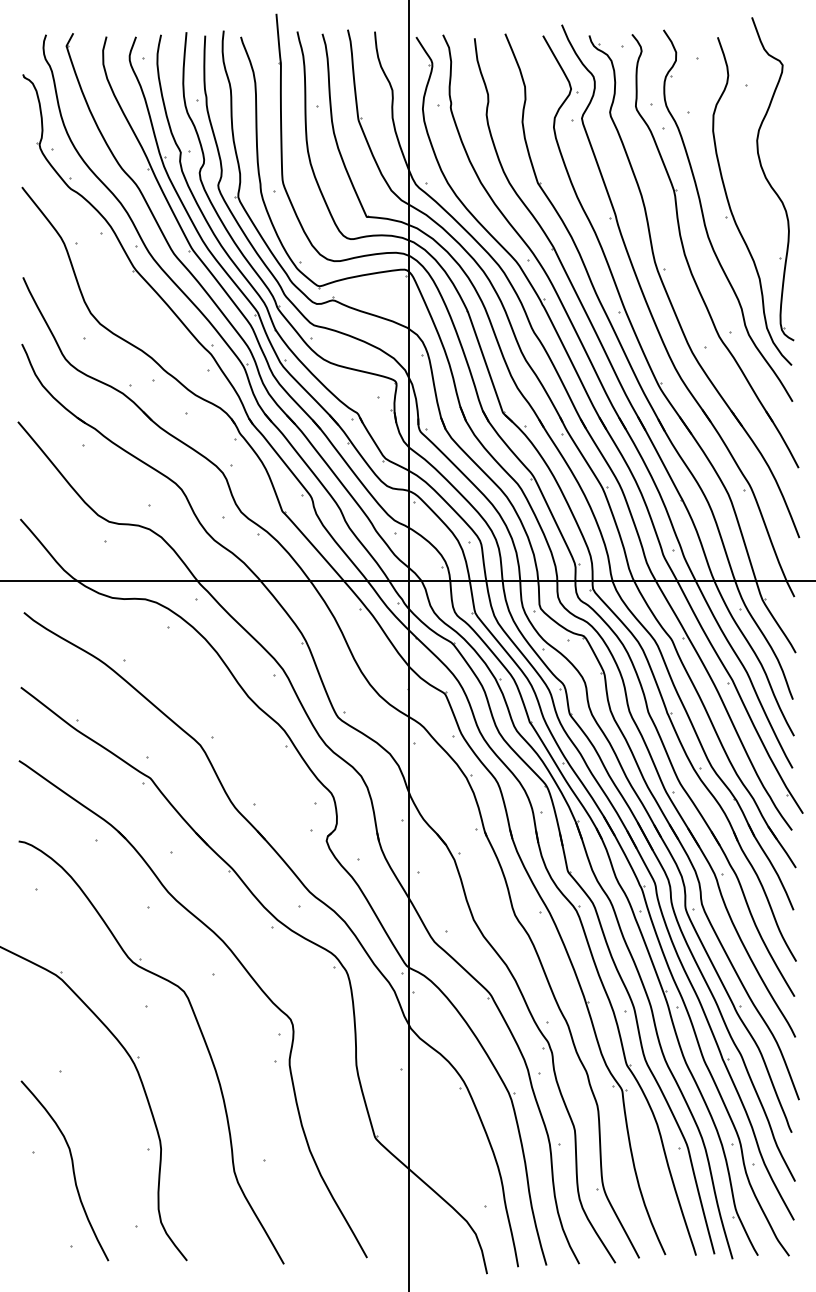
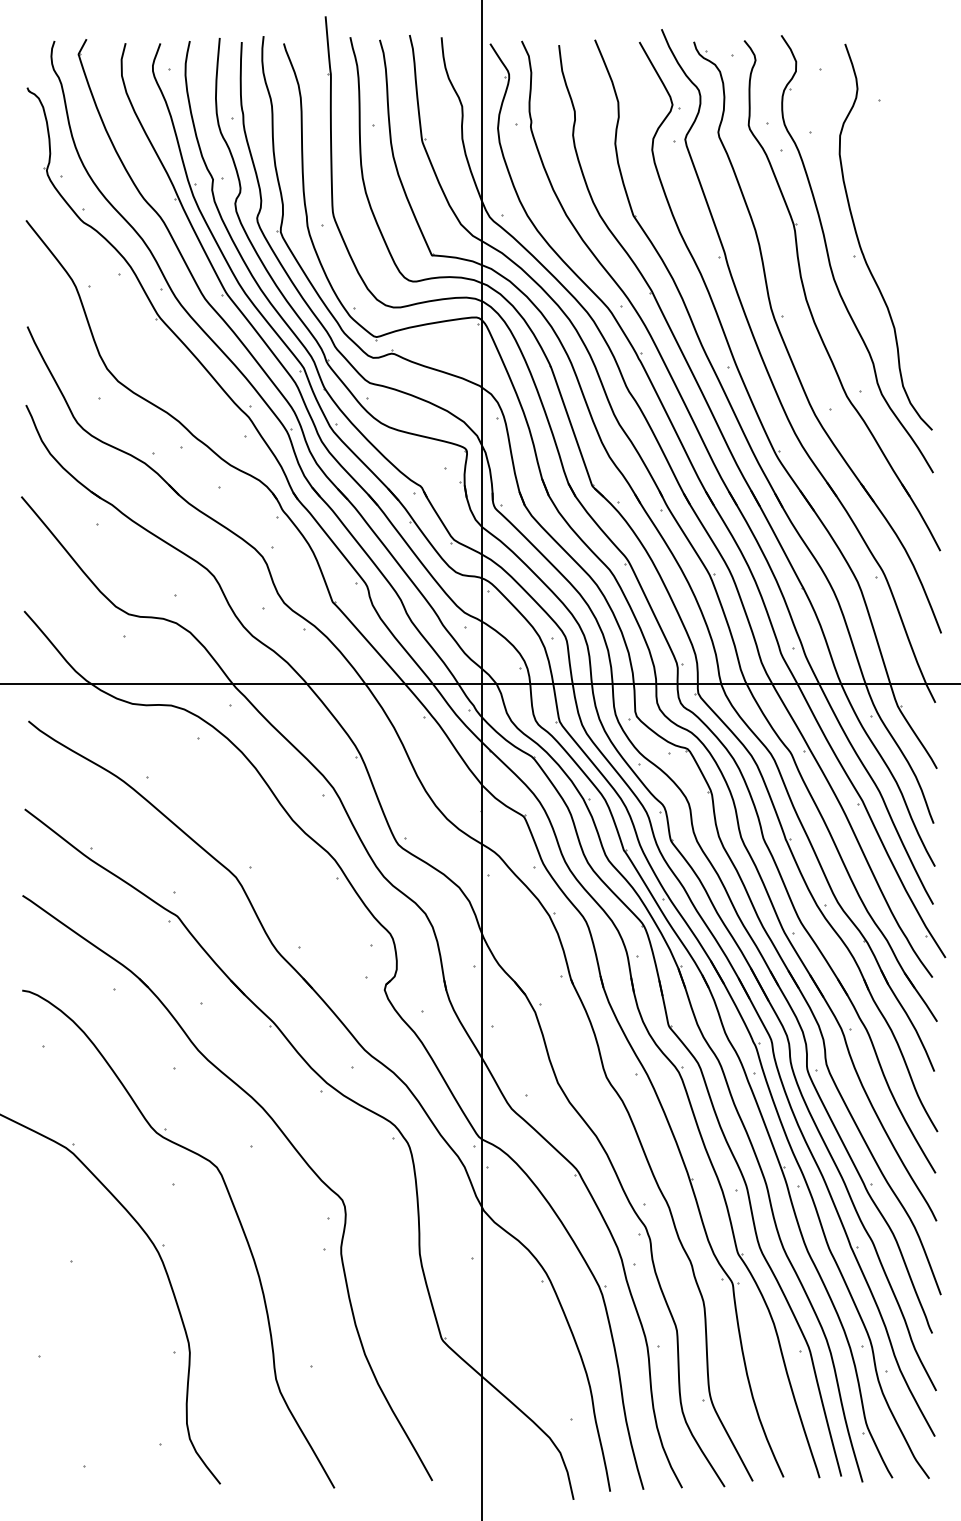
part: (772, 178) -> (909, 210), removed
curve: (72, 1170) -> (85, 1377), removed

